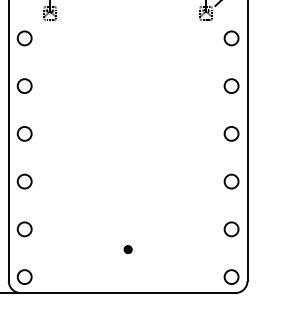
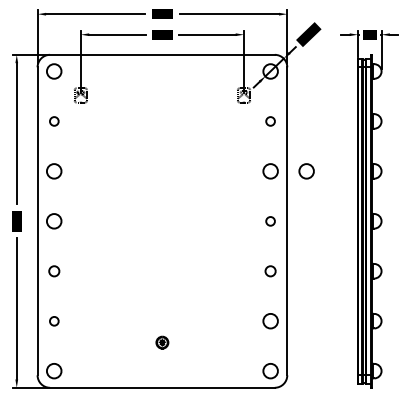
circle: (24, 38) -> (54, 121), size x0.6
circle: (231, 38) -> (270, 121), size x0.6
circle: (265, 86) -> (306, 171), added
circle: (231, 134) -> (270, 221), size x0.6
circle: (24, 181) -> (54, 271), size x0.7
circle: (231, 181) -> (270, 271), size x0.7
circle: (24, 229) -> (54, 321), size x0.6
part: (128, 248) -> (162, 341), size x1.6

